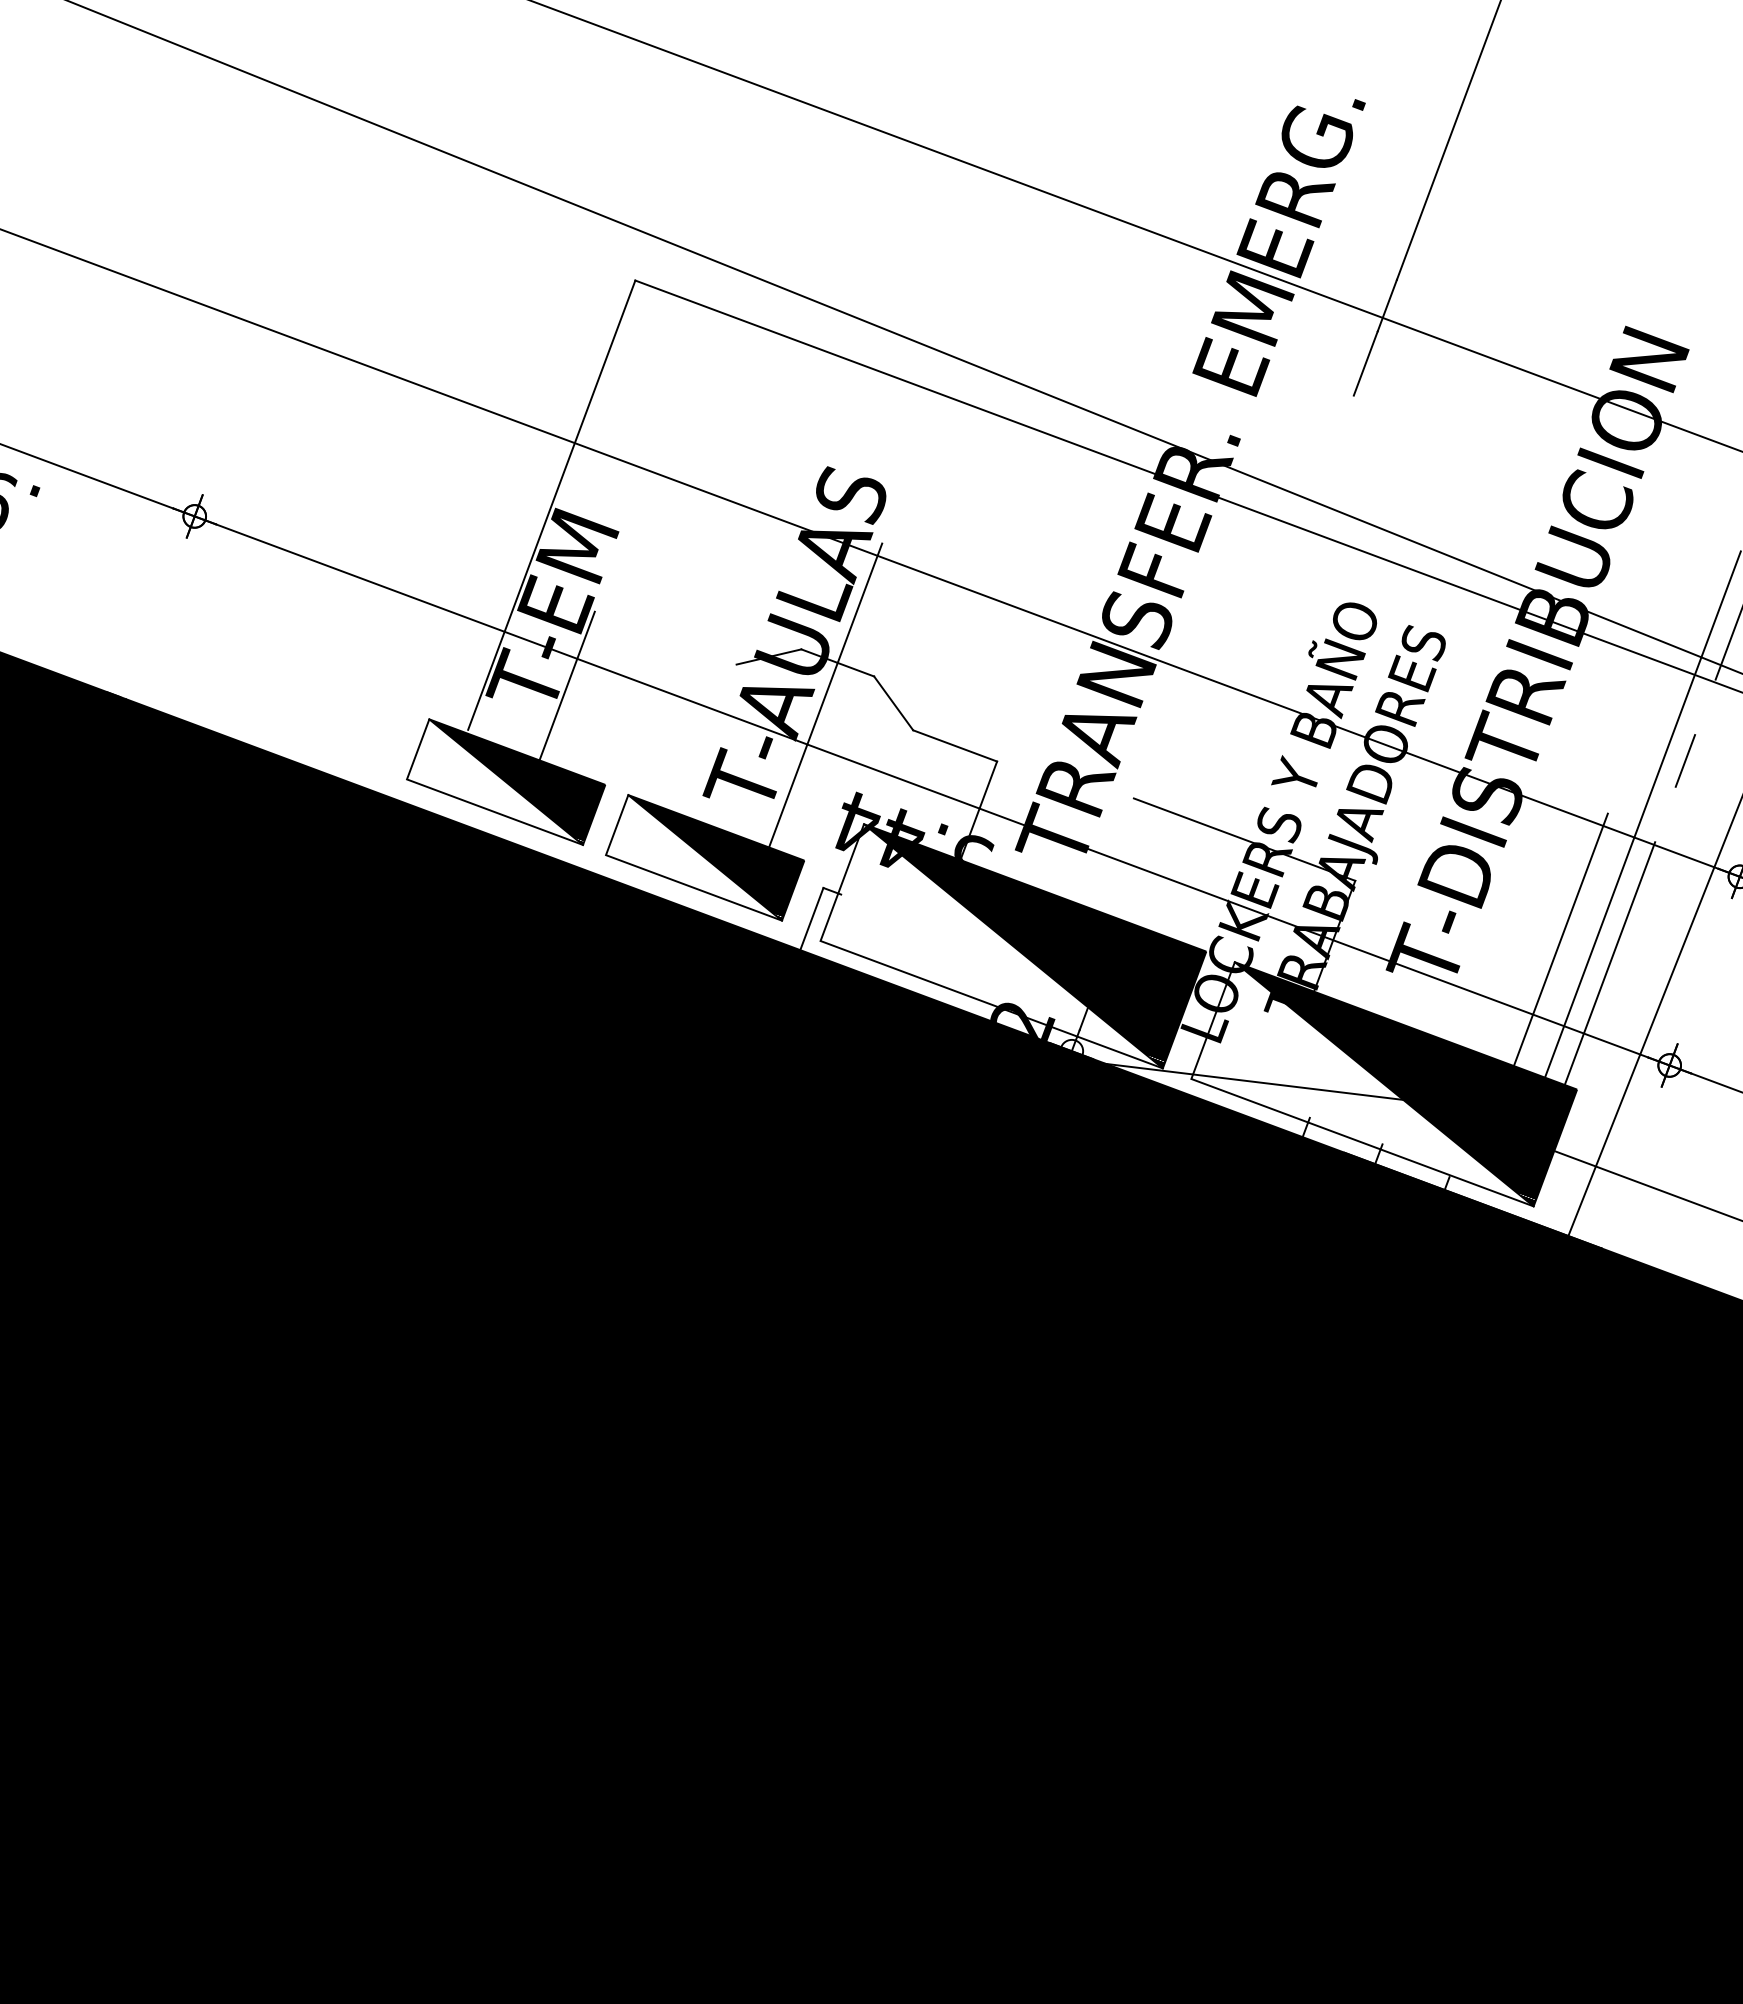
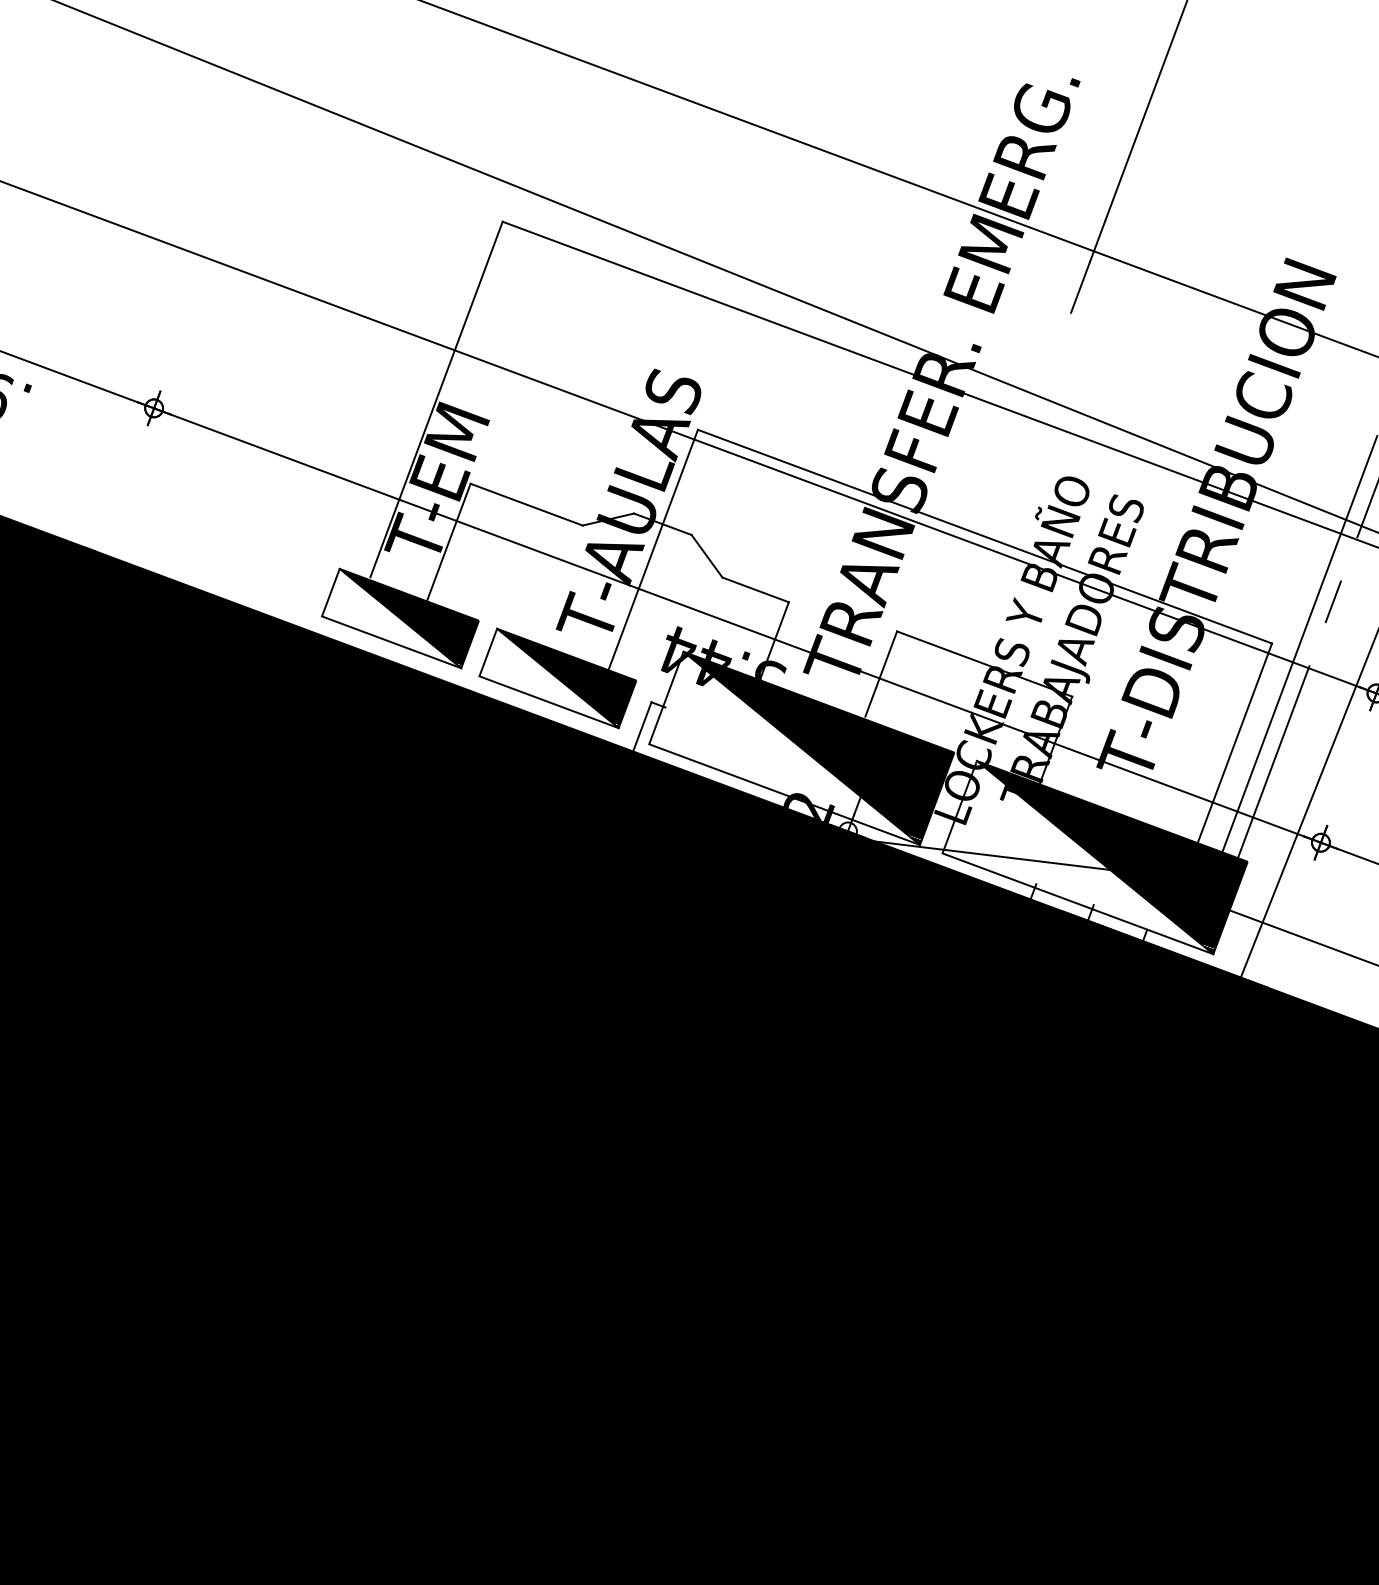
line: (665, 637) -> (526, 504), added
line: (1244, 678) -> (984, 536), added
line: (1113, 852) -> (880, 674), added

